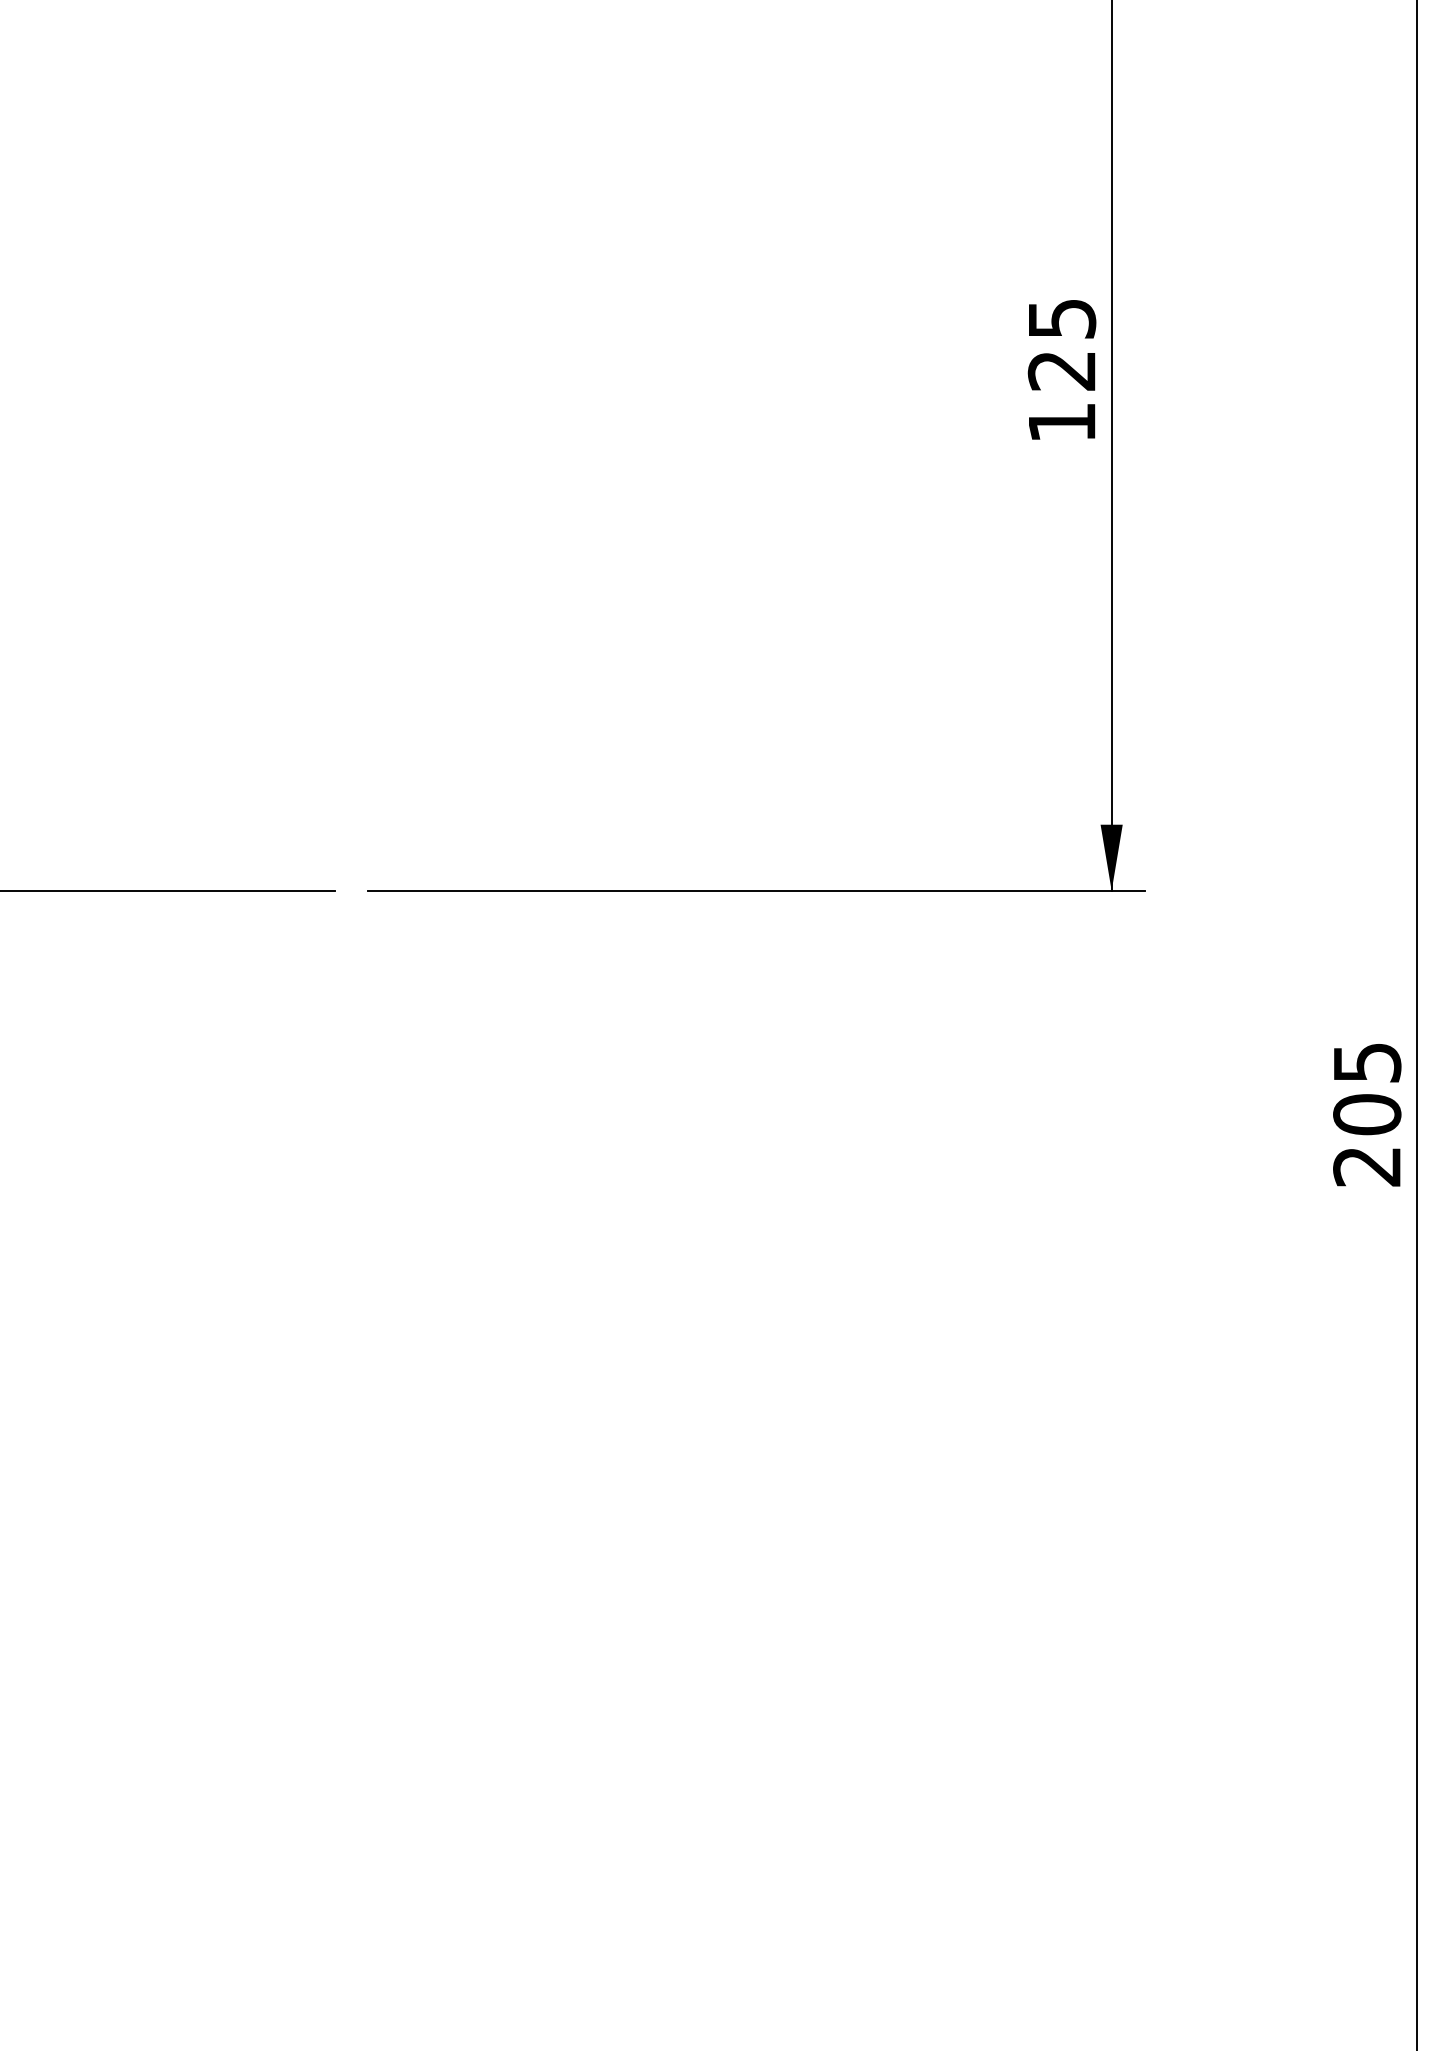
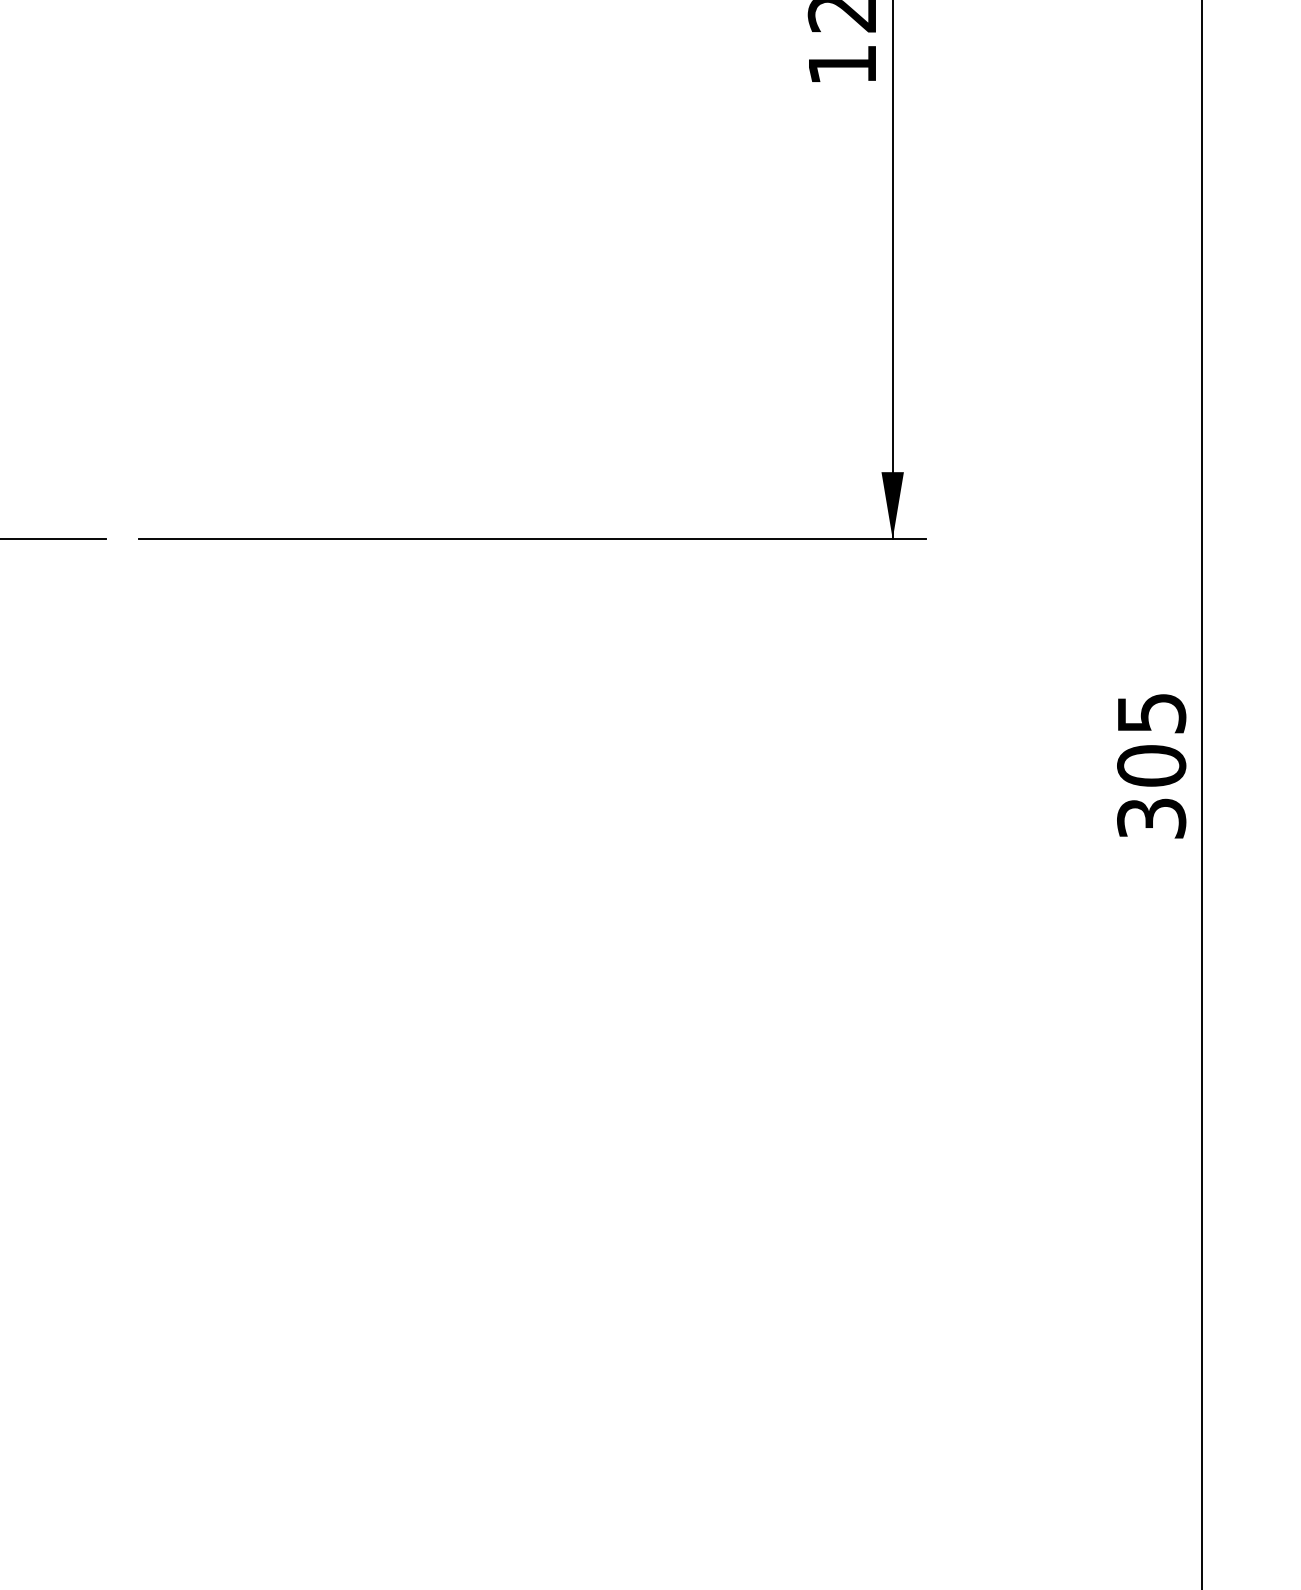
text: (1367, 1166) -> (1151, 818), 205 -> 305

